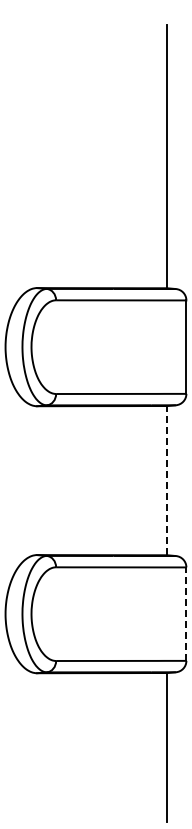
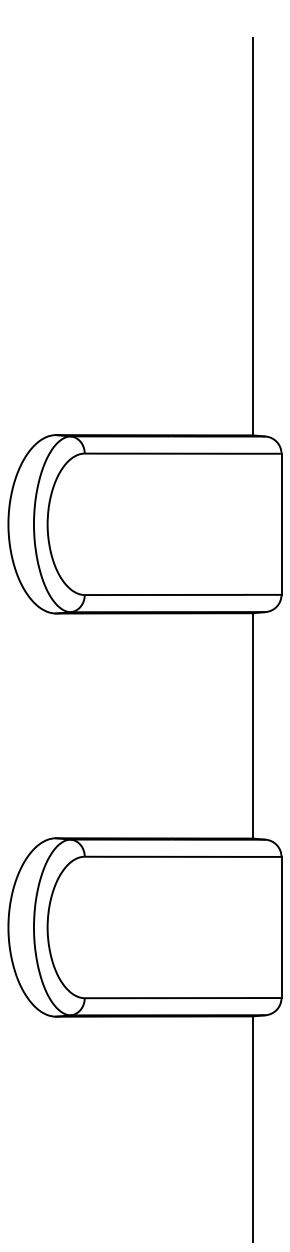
line: (167, 480) -> (252, 725), dashed -> solid
line: (186, 614) -> (281, 928), dashed -> solid

